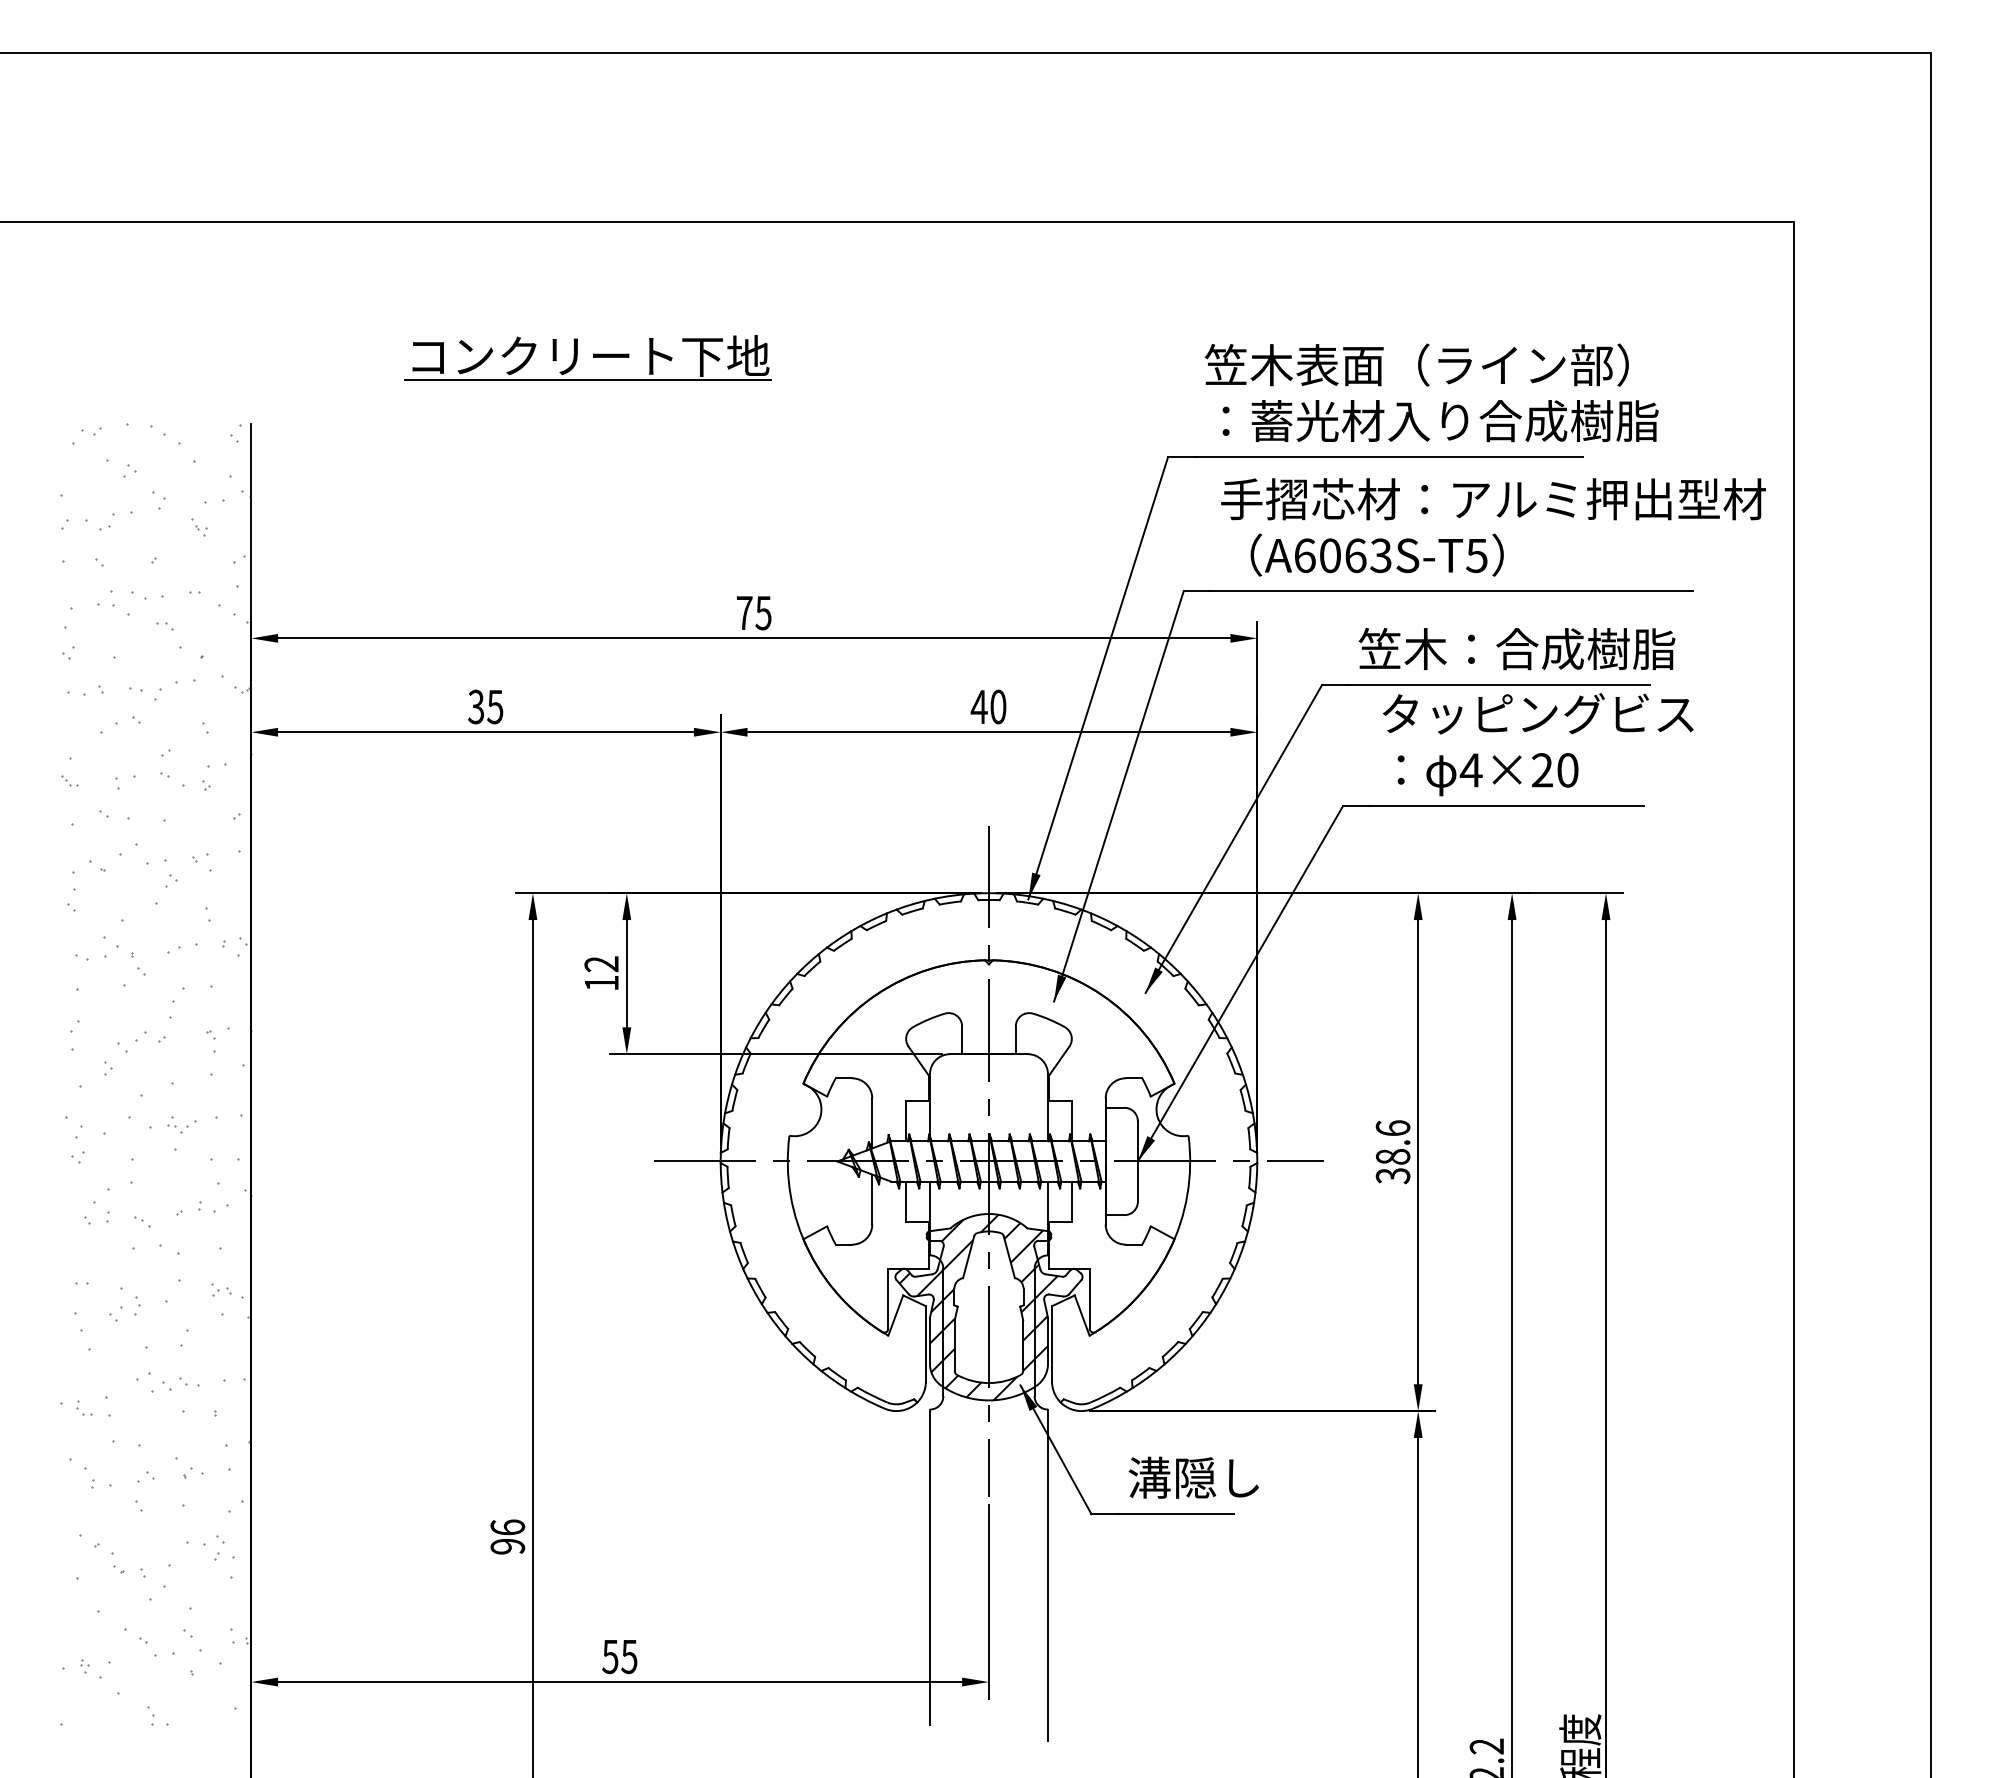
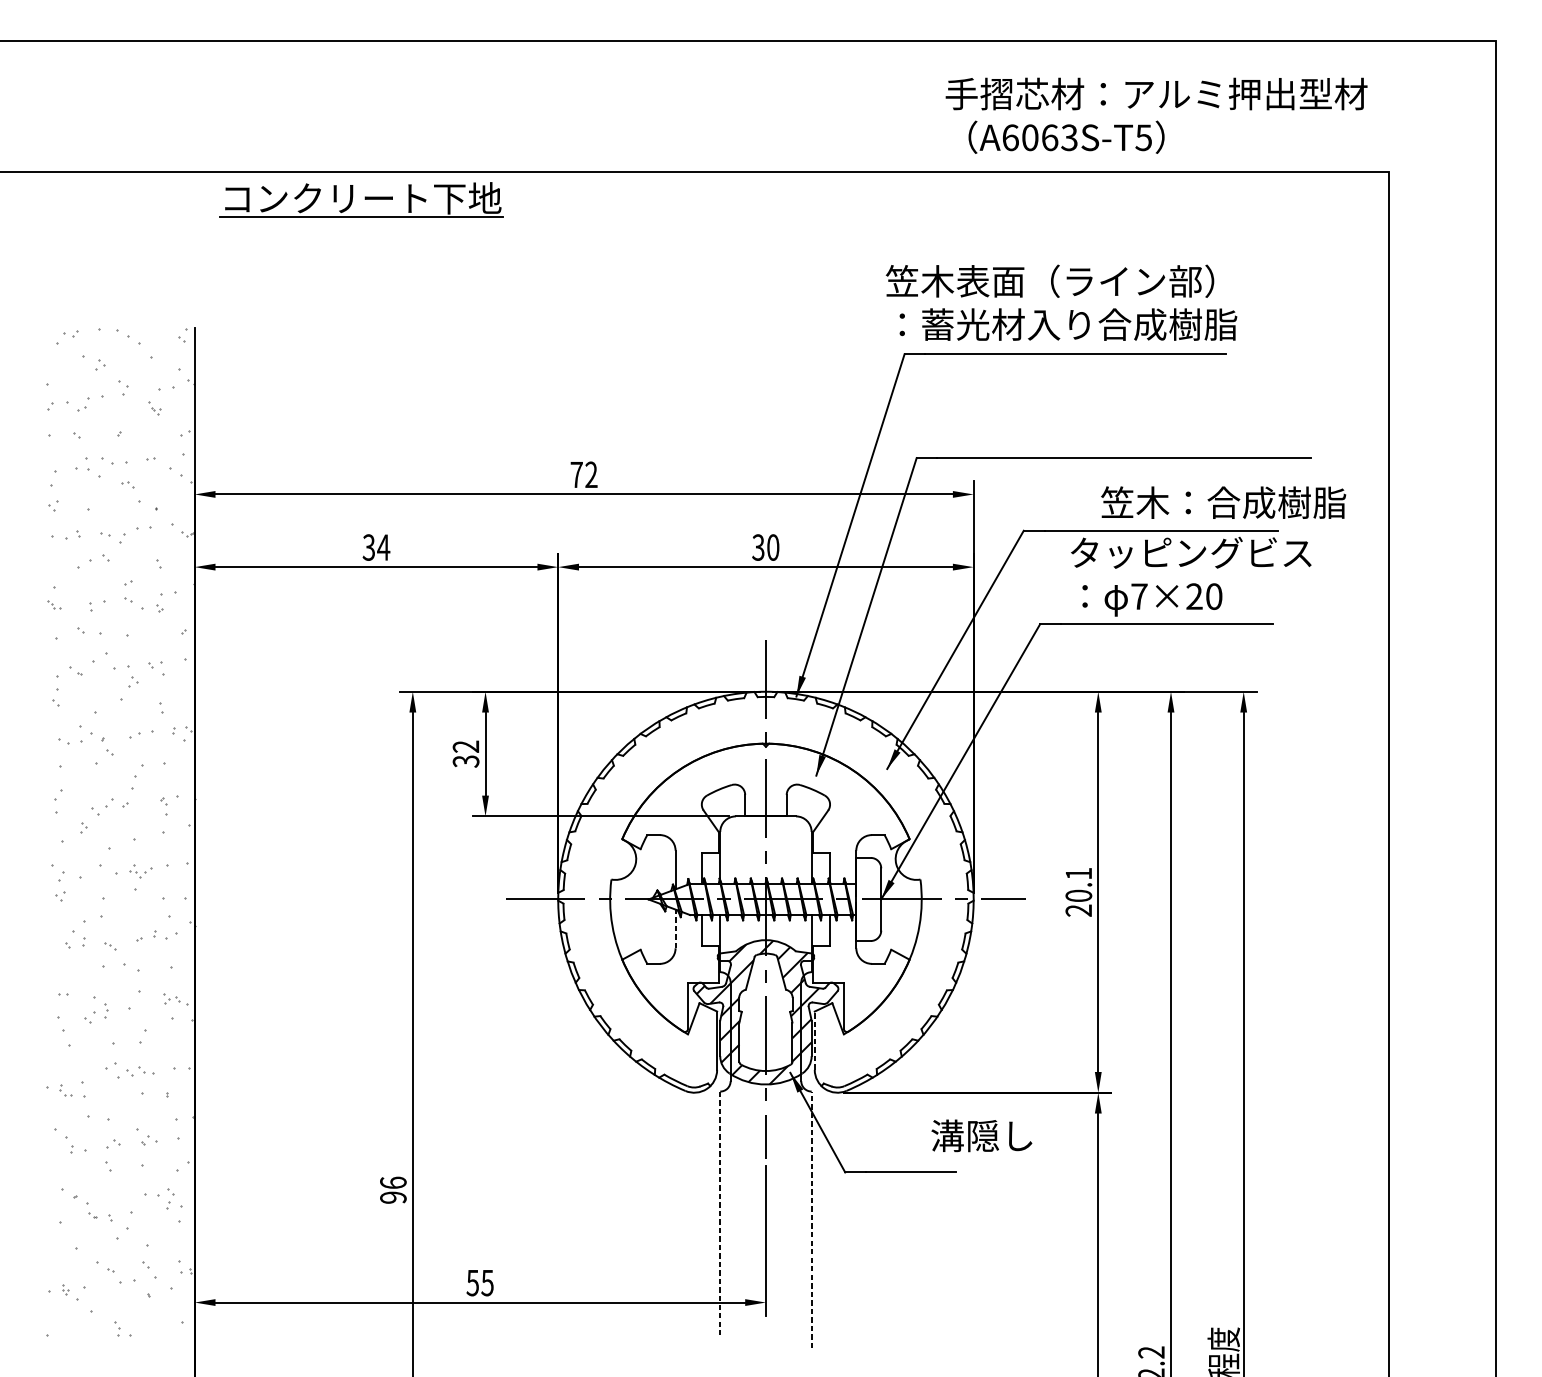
part: (587, 357) -> (360, 199), moved
text: (1431, 392) -> (1061, 302), moved
text: (1493, 527) -> (1156, 115), moved
text: (763, 612) -> (591, 474), 75 -> 72
text: (1516, 649) -> (1223, 503), moved
text: (978, 706) -> (757, 547), 40 -> 30
text: (494, 707) -> (383, 547), 35 -> 34
text: (1470, 770) -> (1138, 596), 4×20 -> 7×20
text: (601, 983) -> (465, 761), 12 -> 32
text: (1392, 1152) -> (1078, 892), 38.6 -> 20.1
line: (872, 1199) -> (675, 928), solid -> dashed
line: (1052, 1343) -> (815, 1040), solid -> dashed
text: (1193, 1477) -> (981, 1135), moved
line: (929, 1567) -> (719, 1213), solid -> dashed
line: (1048, 1575) -> (812, 1220), solid -> dashed

